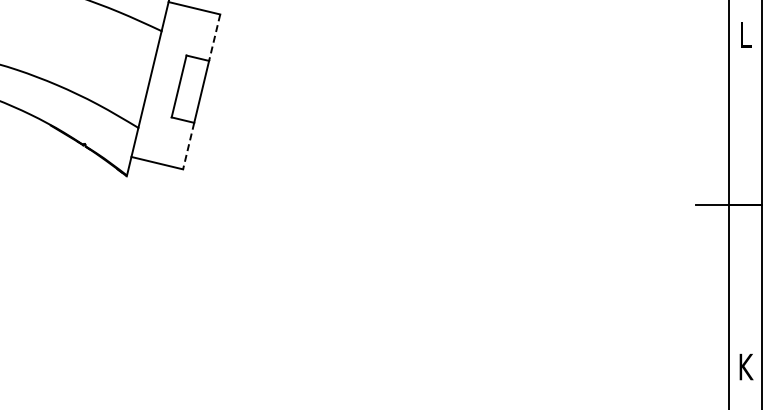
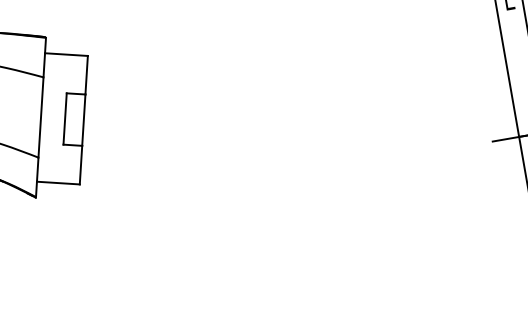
line: (214, 37) -> (86, 75), dashed -> solid
line: (188, 146) -> (80, 165), dashed -> solid

